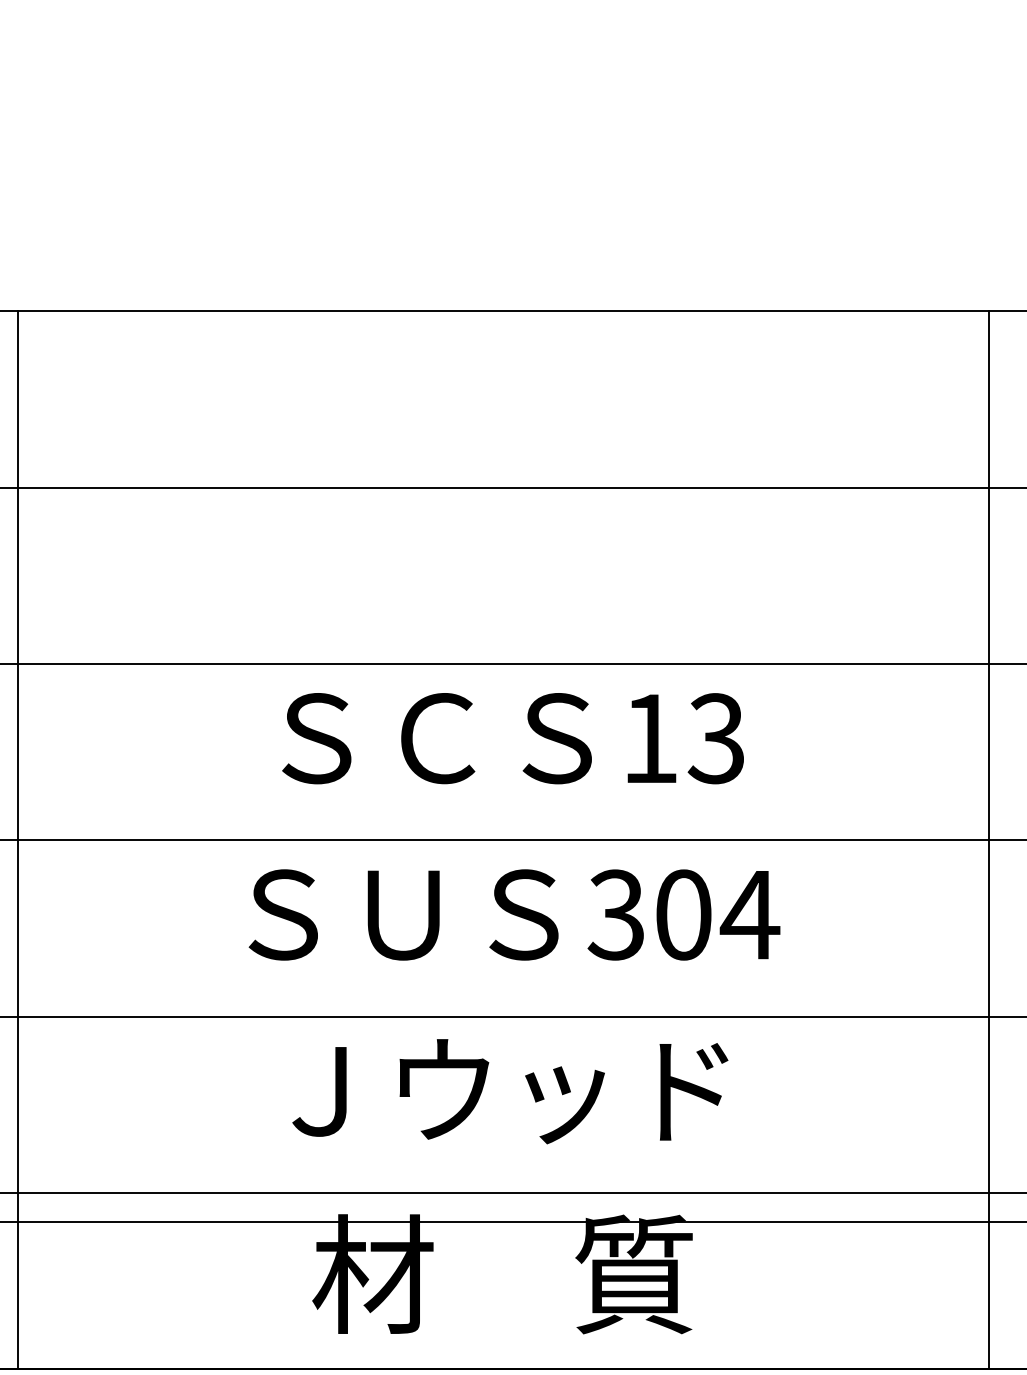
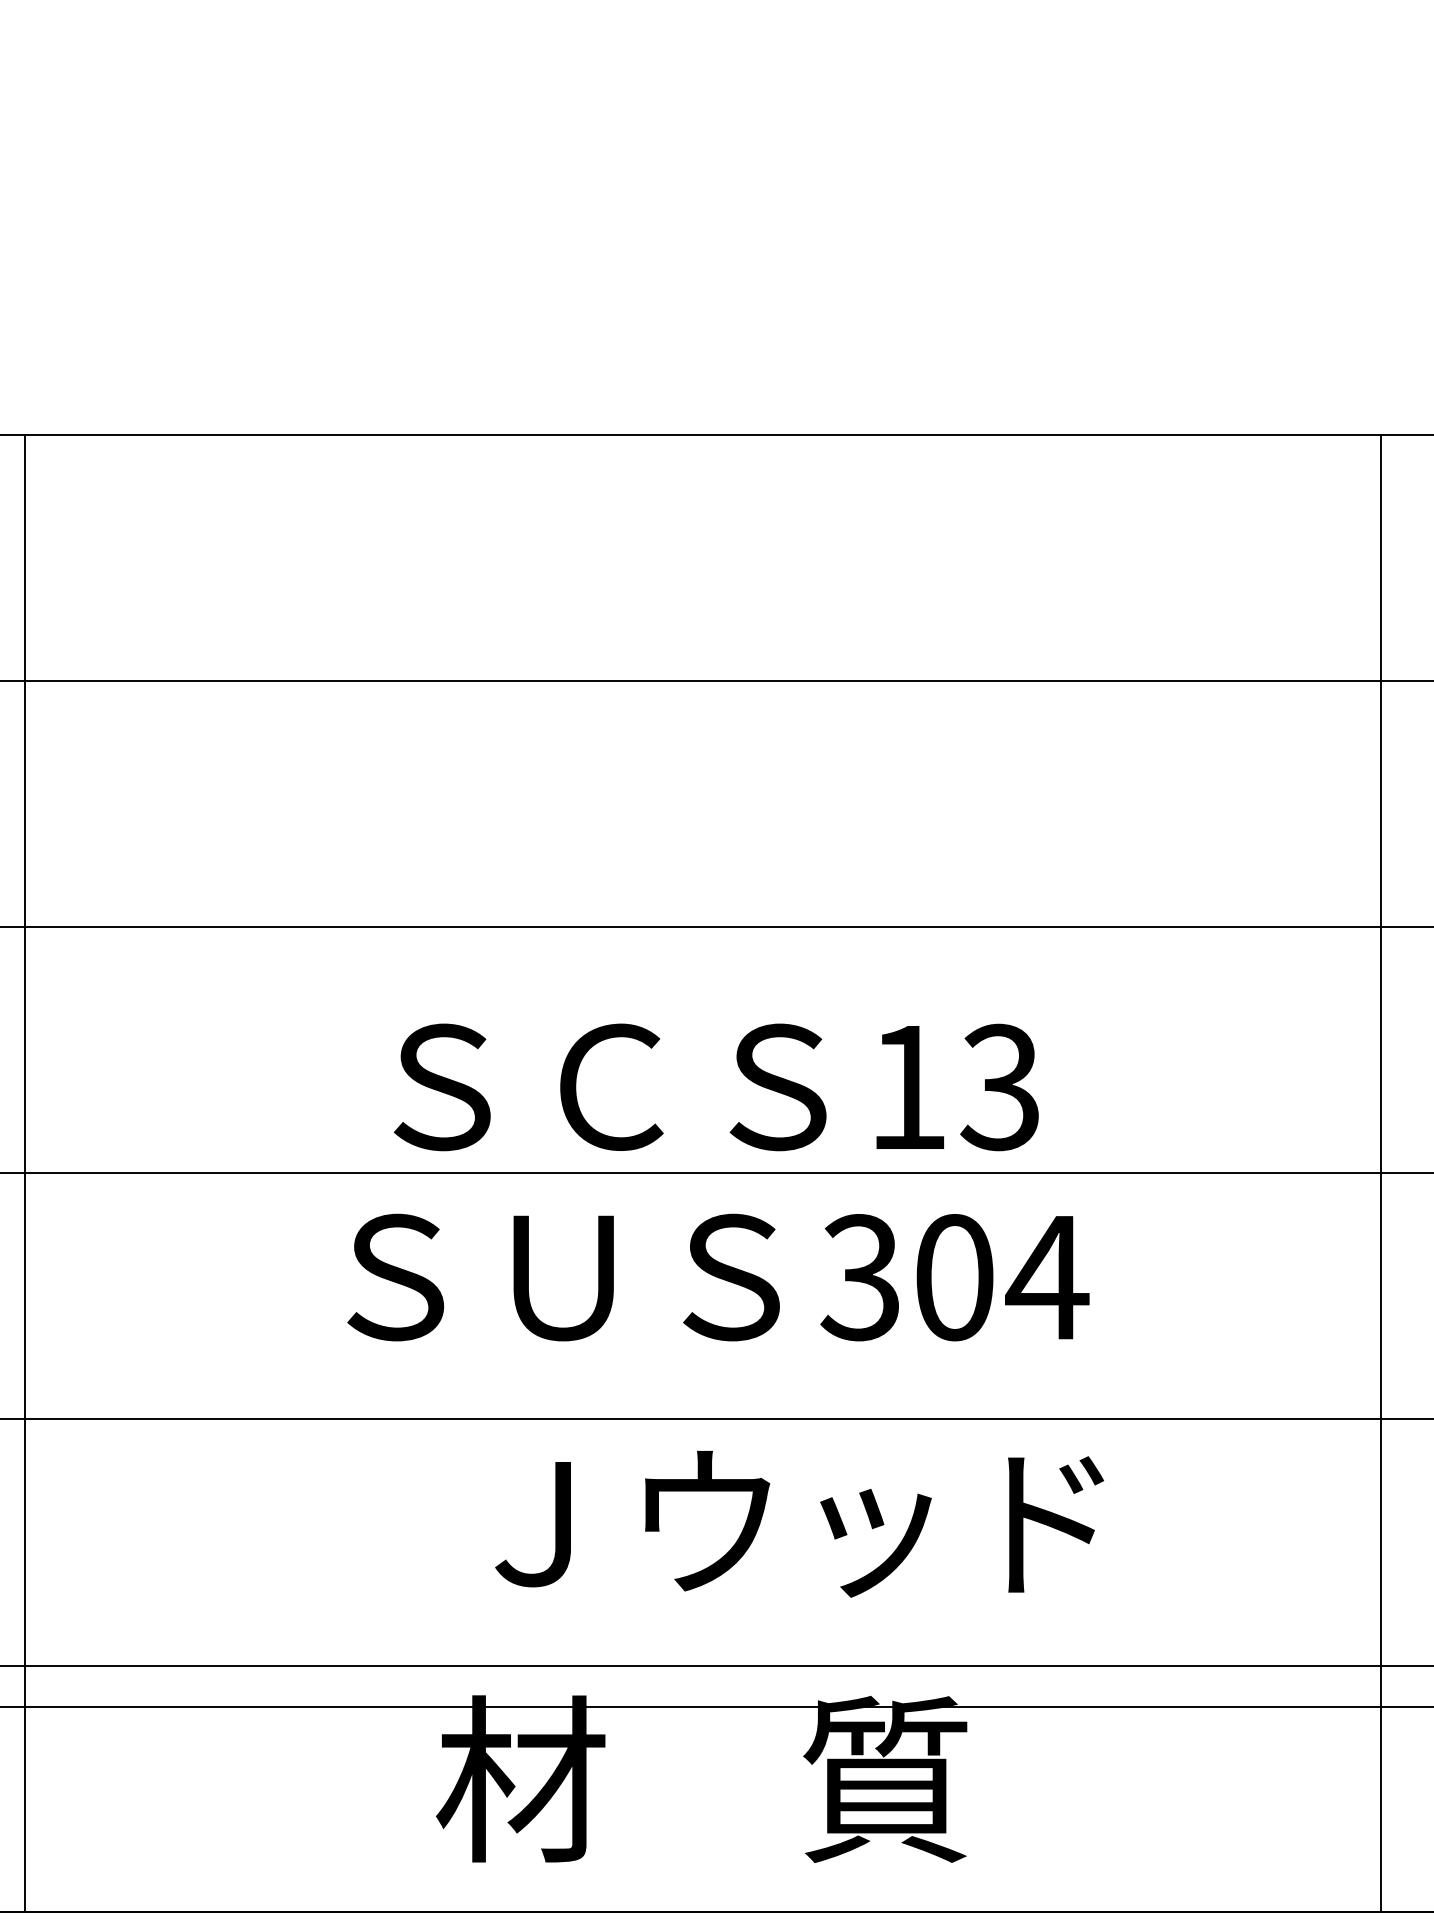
text: (513, 738) -> (716, 1087), moved
text: (510, 1091) -> (799, 1524), moved

